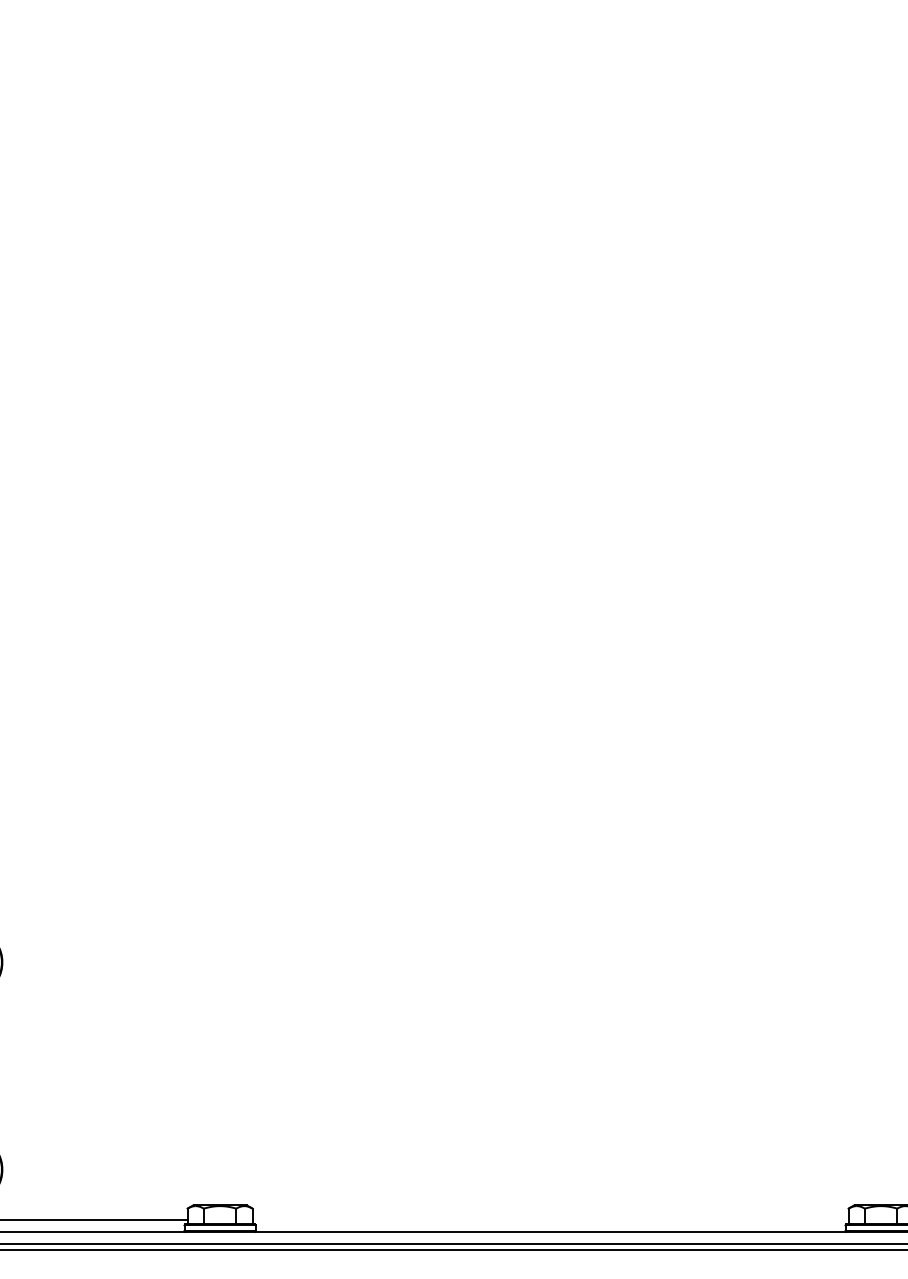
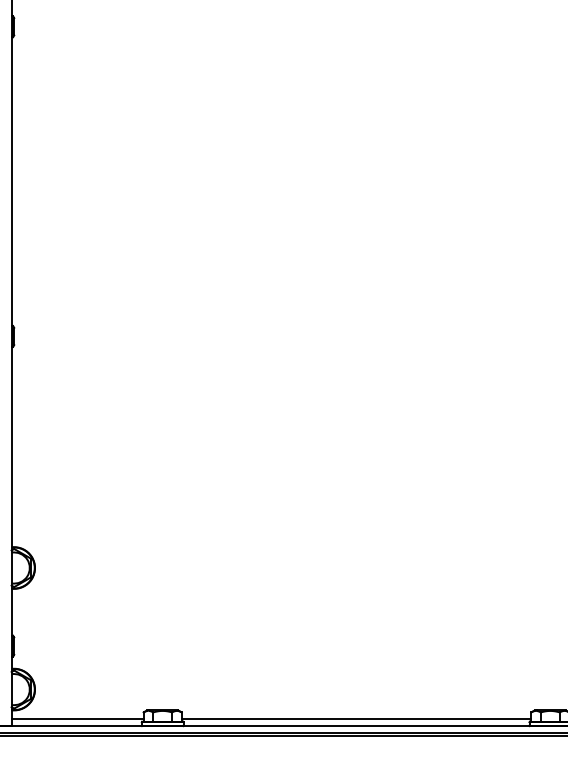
line: (550, 1220) -> (356, 719), added

